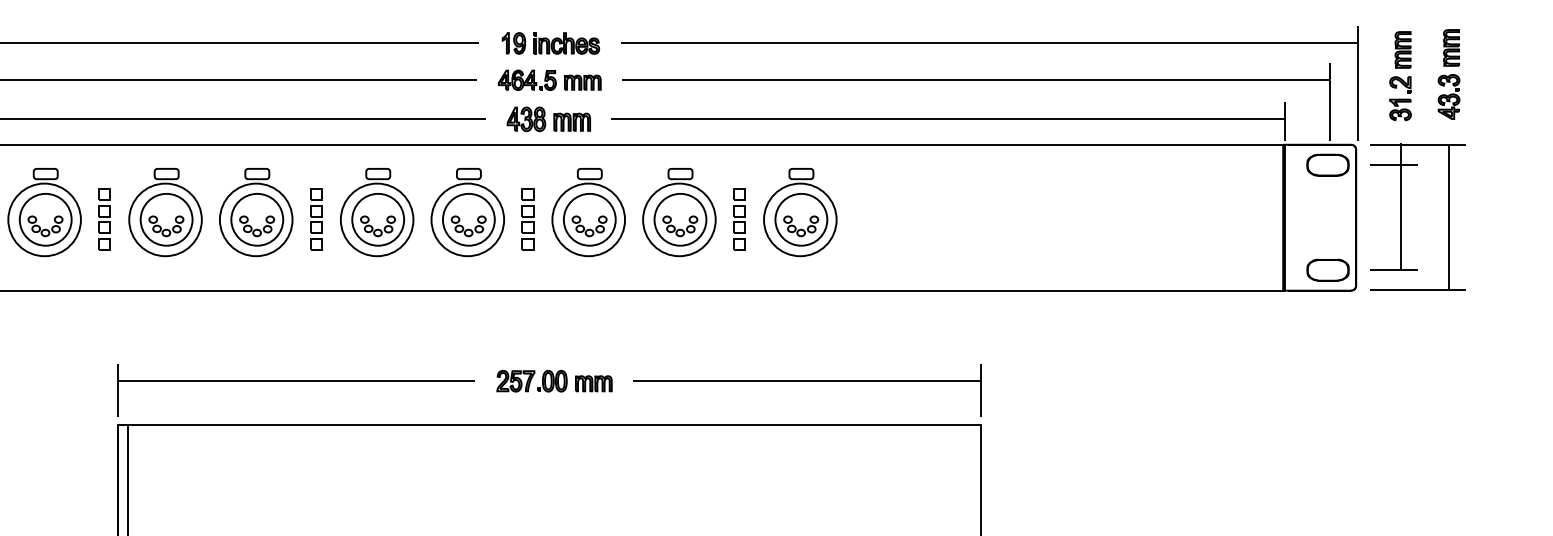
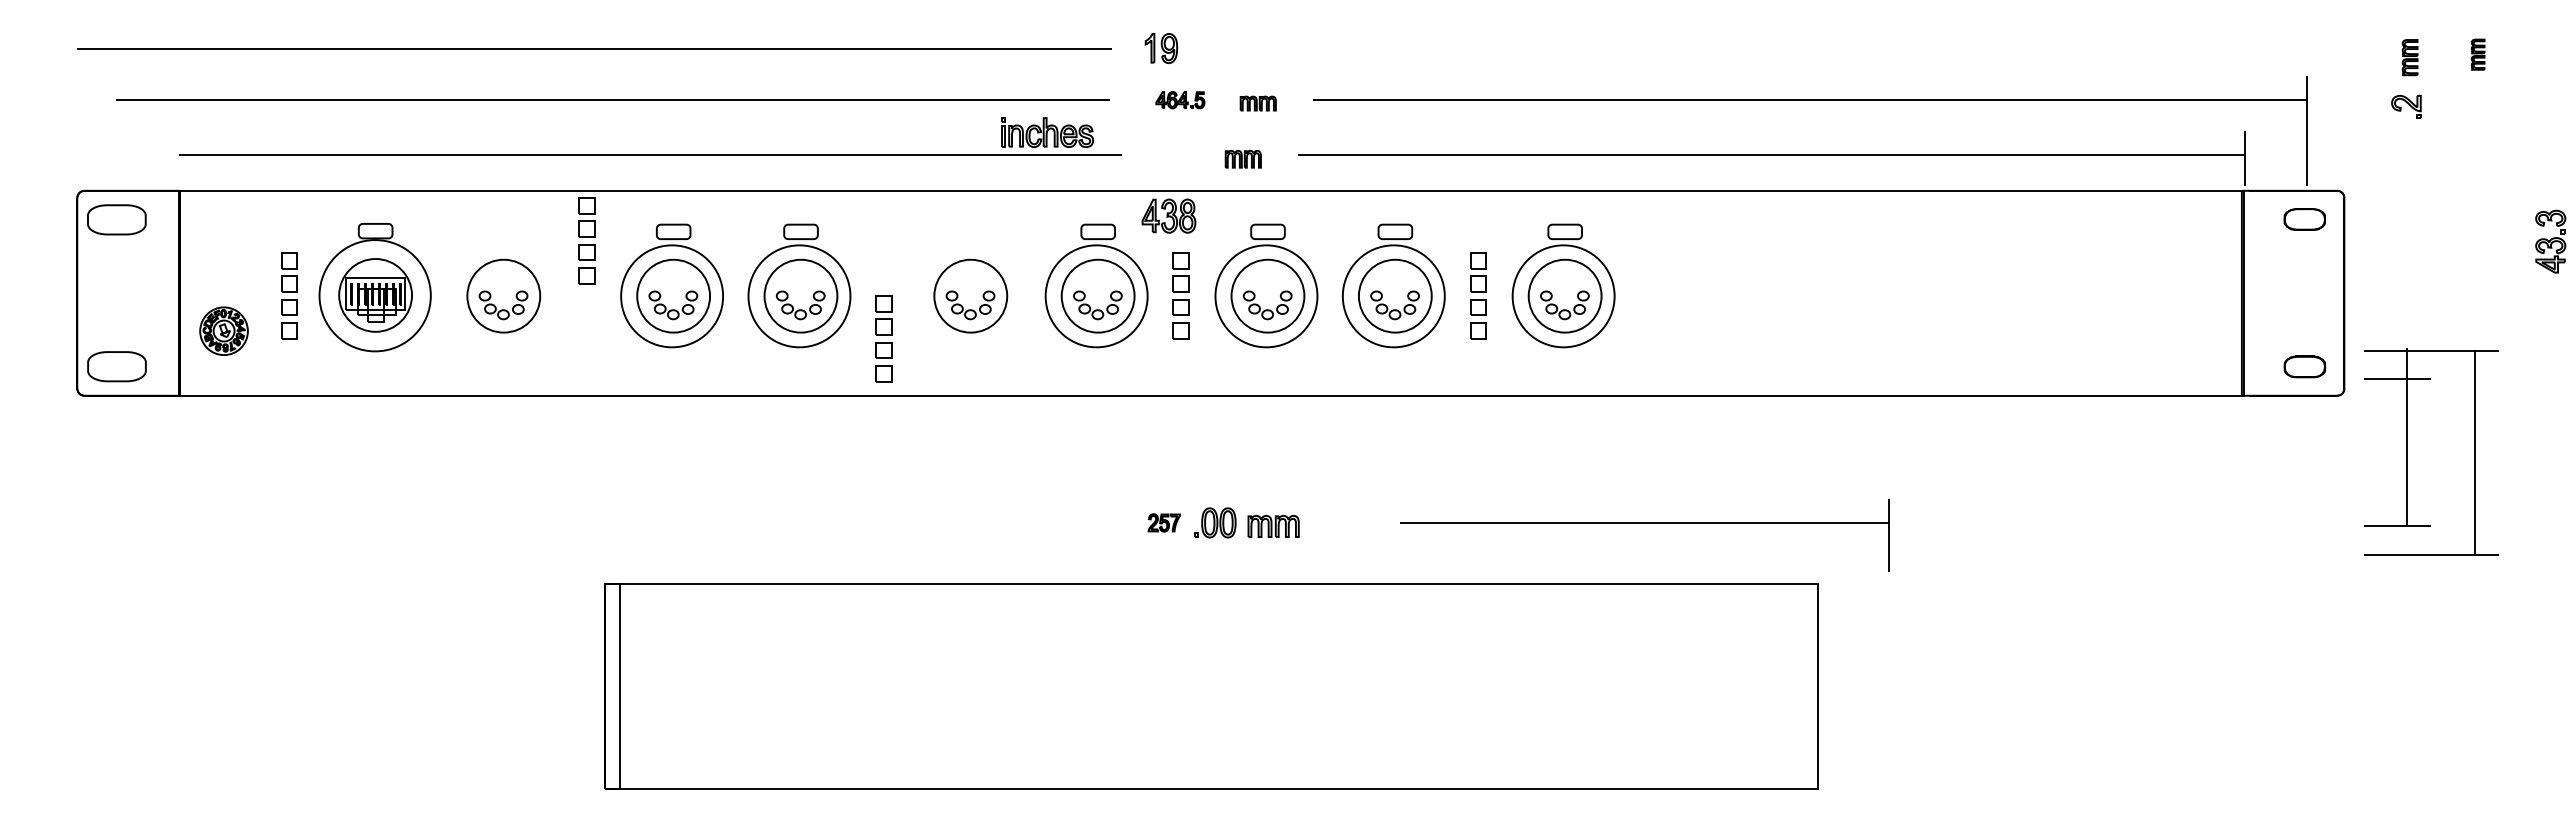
part: (566, 43) -> (1047, 132), moved
part: (989, 44) -> (1829, 49), removed
part: (1450, 47) -> (2477, 54), size x0.6
part: (1402, 49) -> (2409, 57), size x0.7
part: (527, 79) -> (1180, 99), size x0.6
part: (583, 82) -> (1258, 103), size x0.7
part: (1448, 96) -> (2550, 241), moved
part: (1400, 109) -> (2406, 141), removed
part: (526, 118) -> (1168, 215), moved
part: (572, 122) -> (1243, 159), size x0.7
part: (1327, 165) -> (2304, 219), size x0.7
part: (44, 212) -> (502, 285), removed
part: (377, 212) -> (969, 285), removed
part: (1401, 216) -> (2407, 451), moved
part: (104, 219) -> (586, 240), moved
part: (316, 219) -> (883, 338), moved
part: (1327, 269) -> (2304, 366), size x0.7
part: (516, 380) -> (1164, 522), size x0.6
part: (296, 381) -> (855, 523), removed
part: (807, 381) -> (1644, 523), moved

